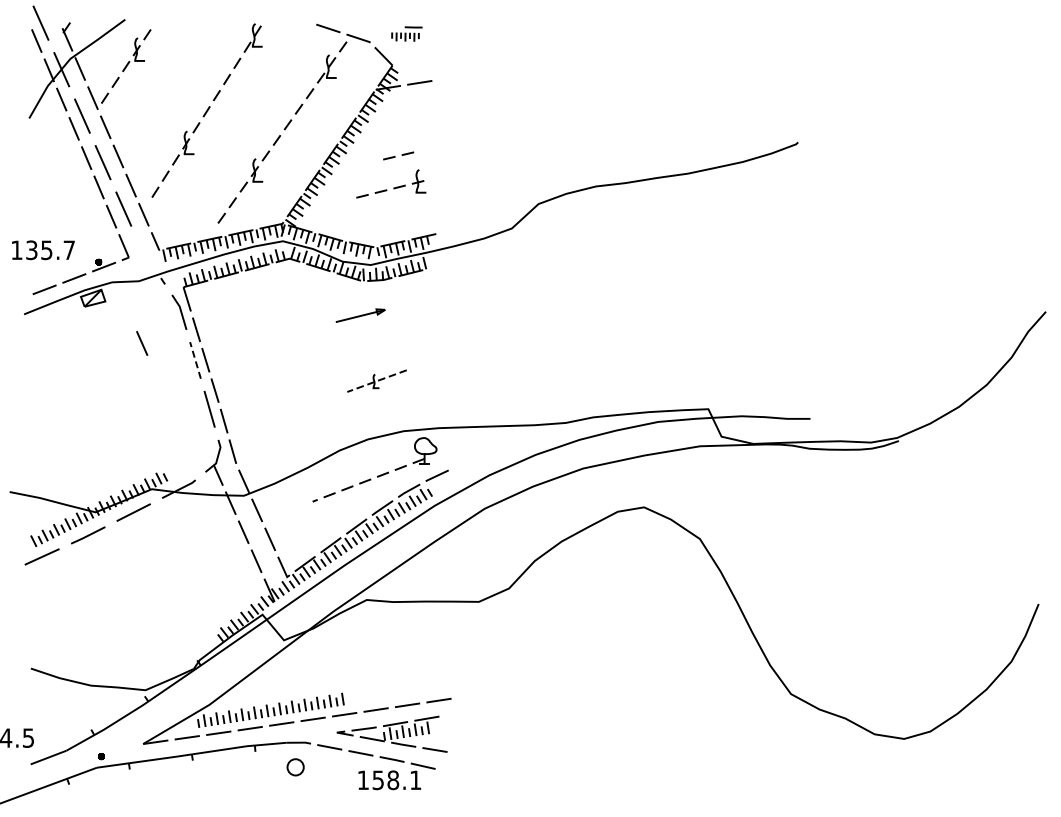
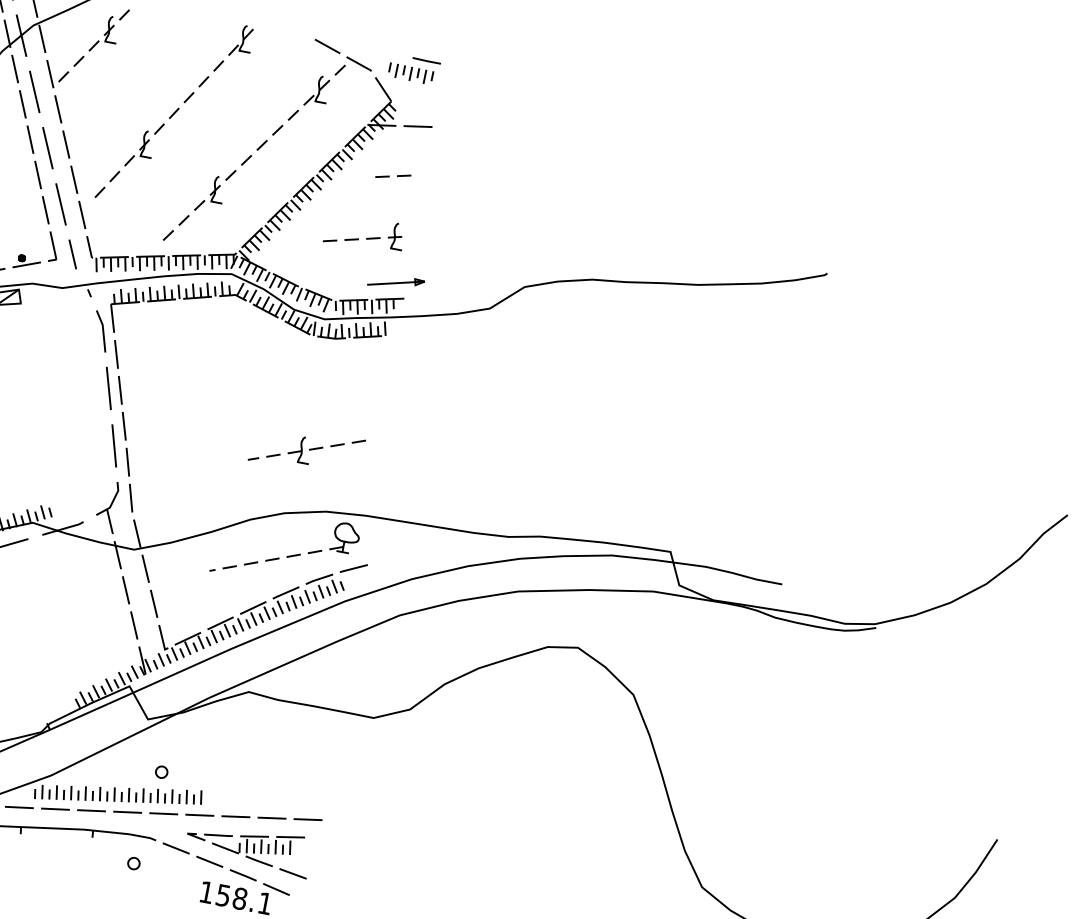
part: (406, 33) -> (413, 68), size x1.43
part: (398, 155) -> (393, 175), moved
part: (360, 315) -> (396, 282), moved
line: (142, 343) -> (73, 254), moved
line: (195, 359) -> (109, 387), dashed -> solid
part: (376, 380) -> (306, 449), size x1.67
part: (304, 683) -> (161, 771), added
part: (295, 767) -> (133, 863), size x0.62

